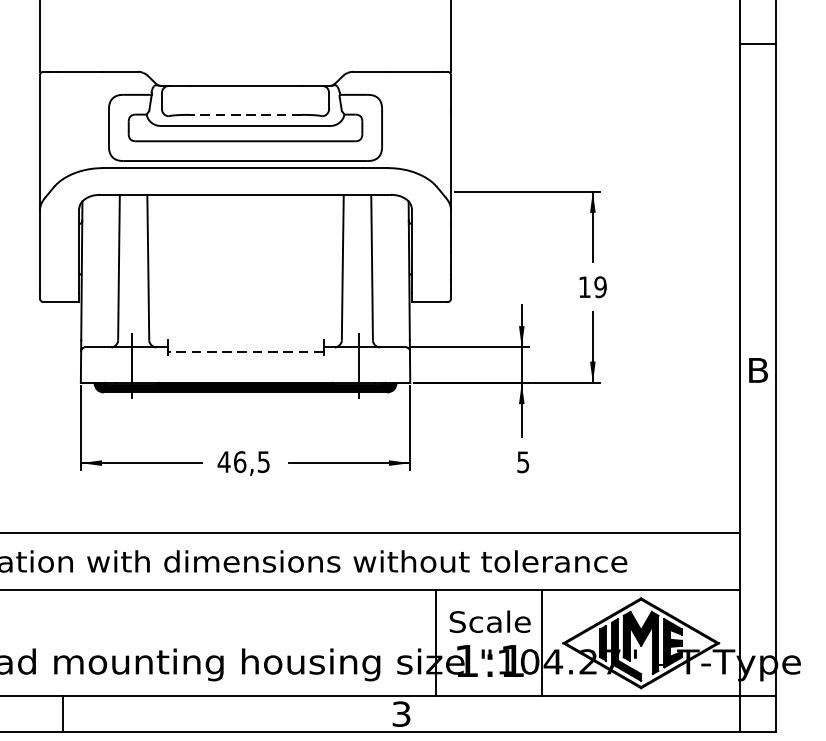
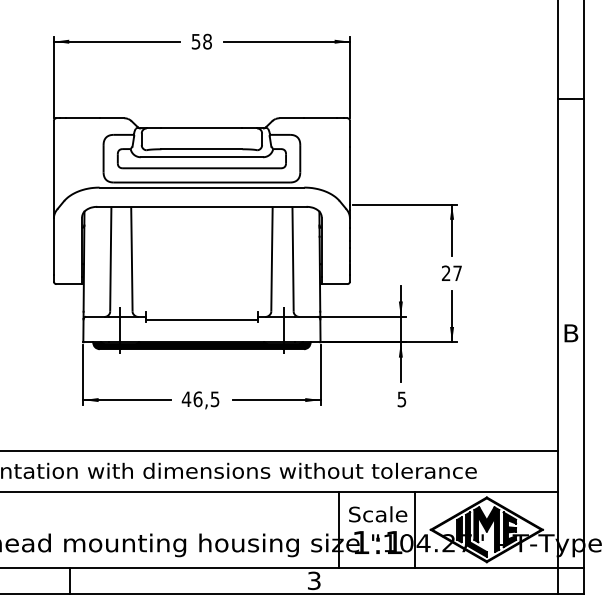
line: (244, 115) -> (201, 149), dashed -> solid
text: (592, 287) -> (451, 273), 19 -> 27
line: (244, 351) -> (201, 319), dashed -> solid

